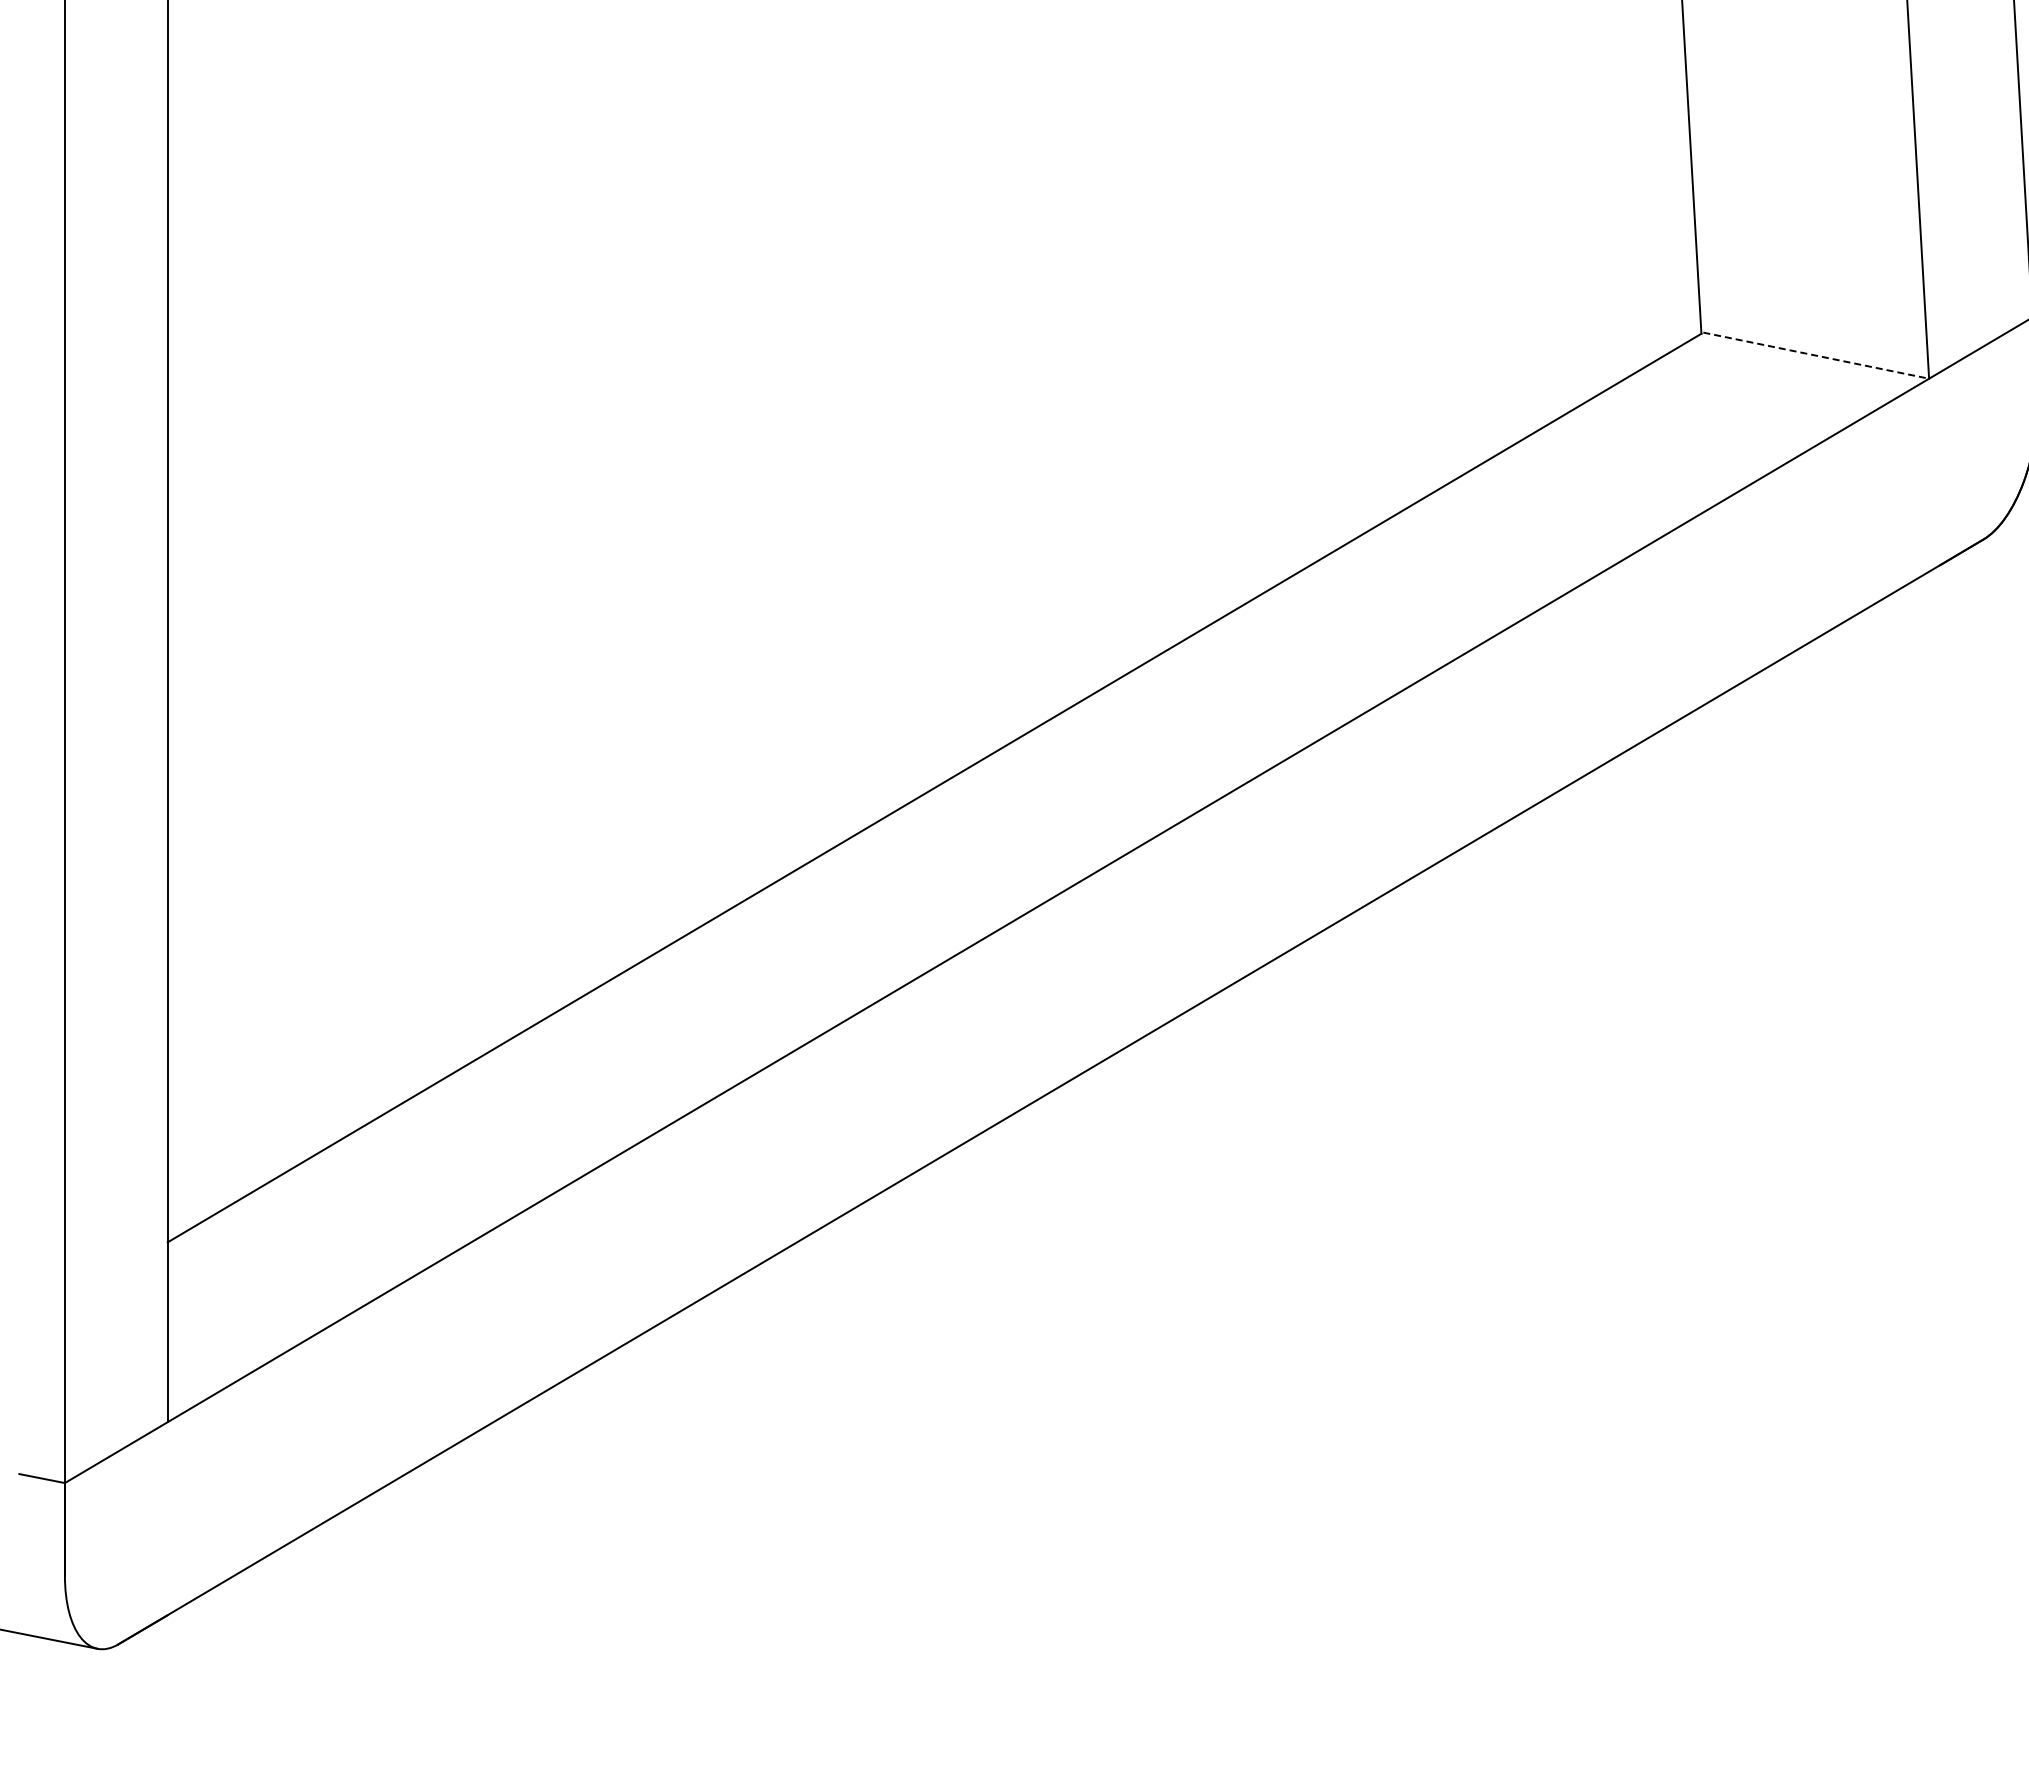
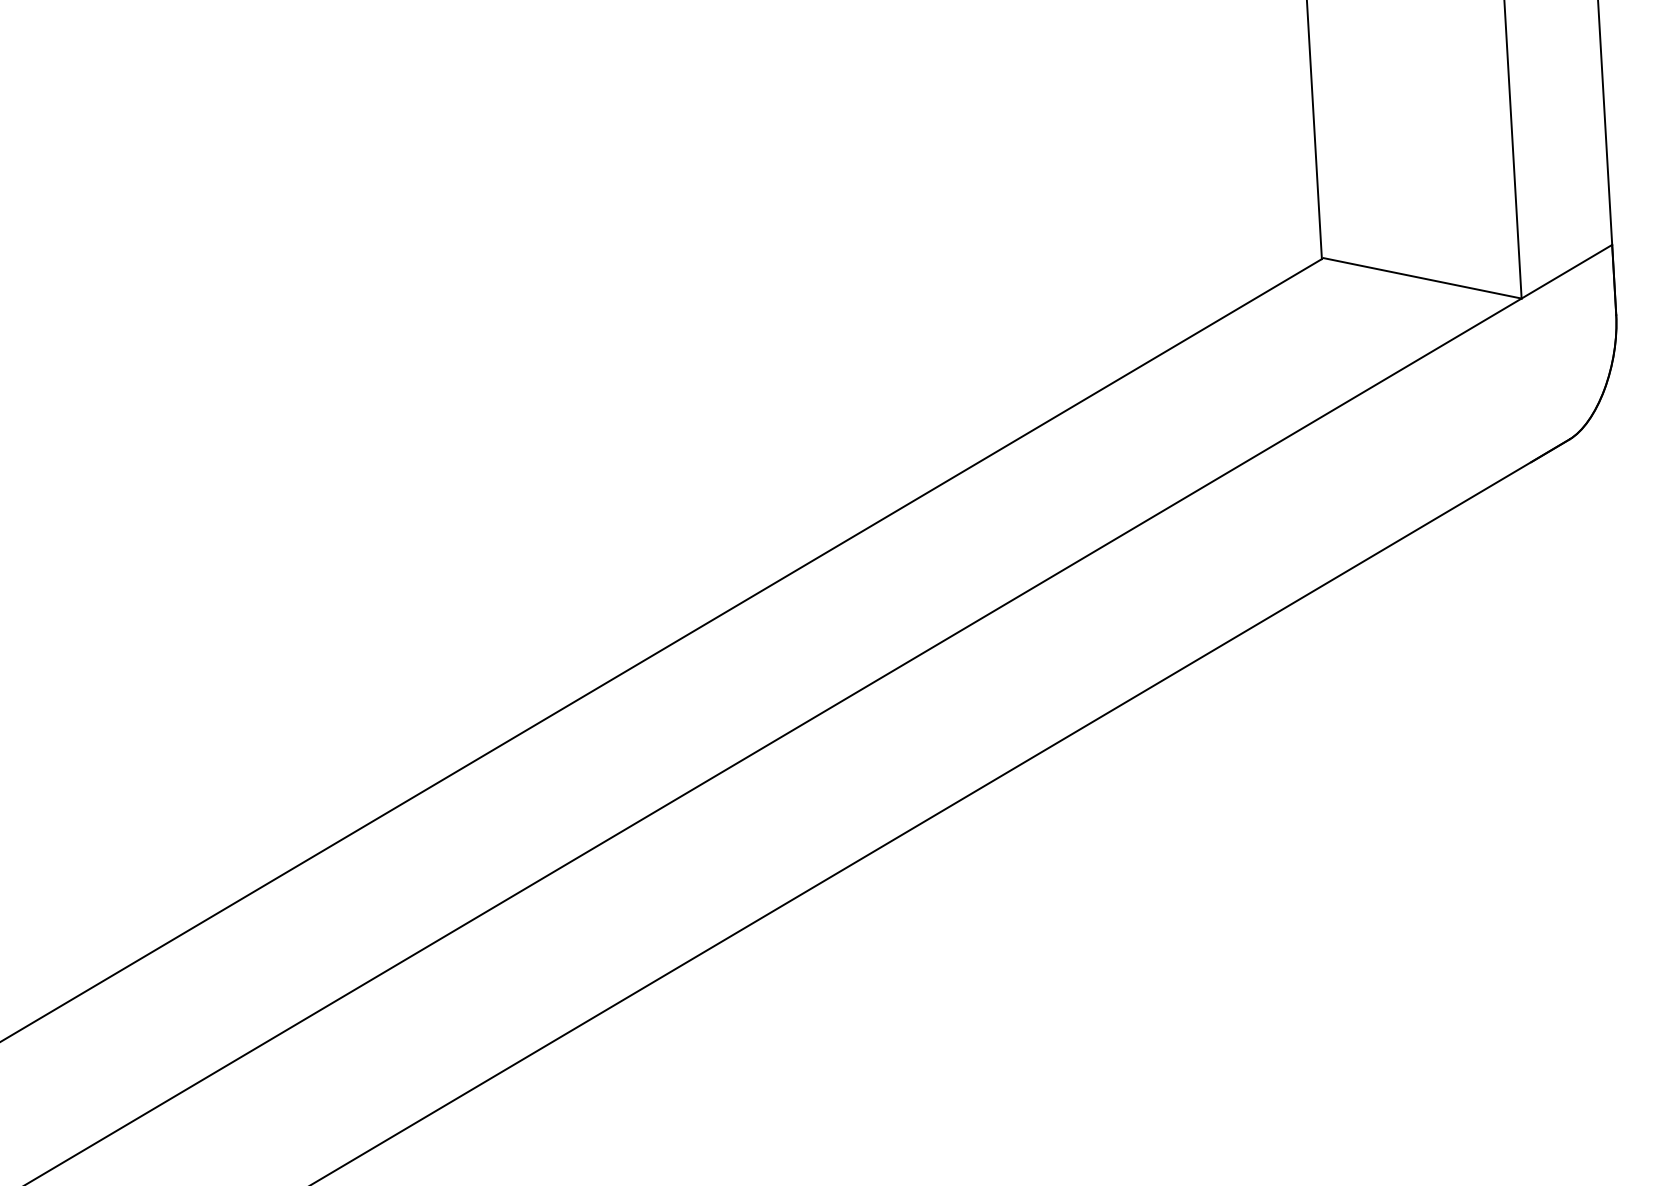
line: (1816, 355) -> (1422, 278), dashed -> solid

